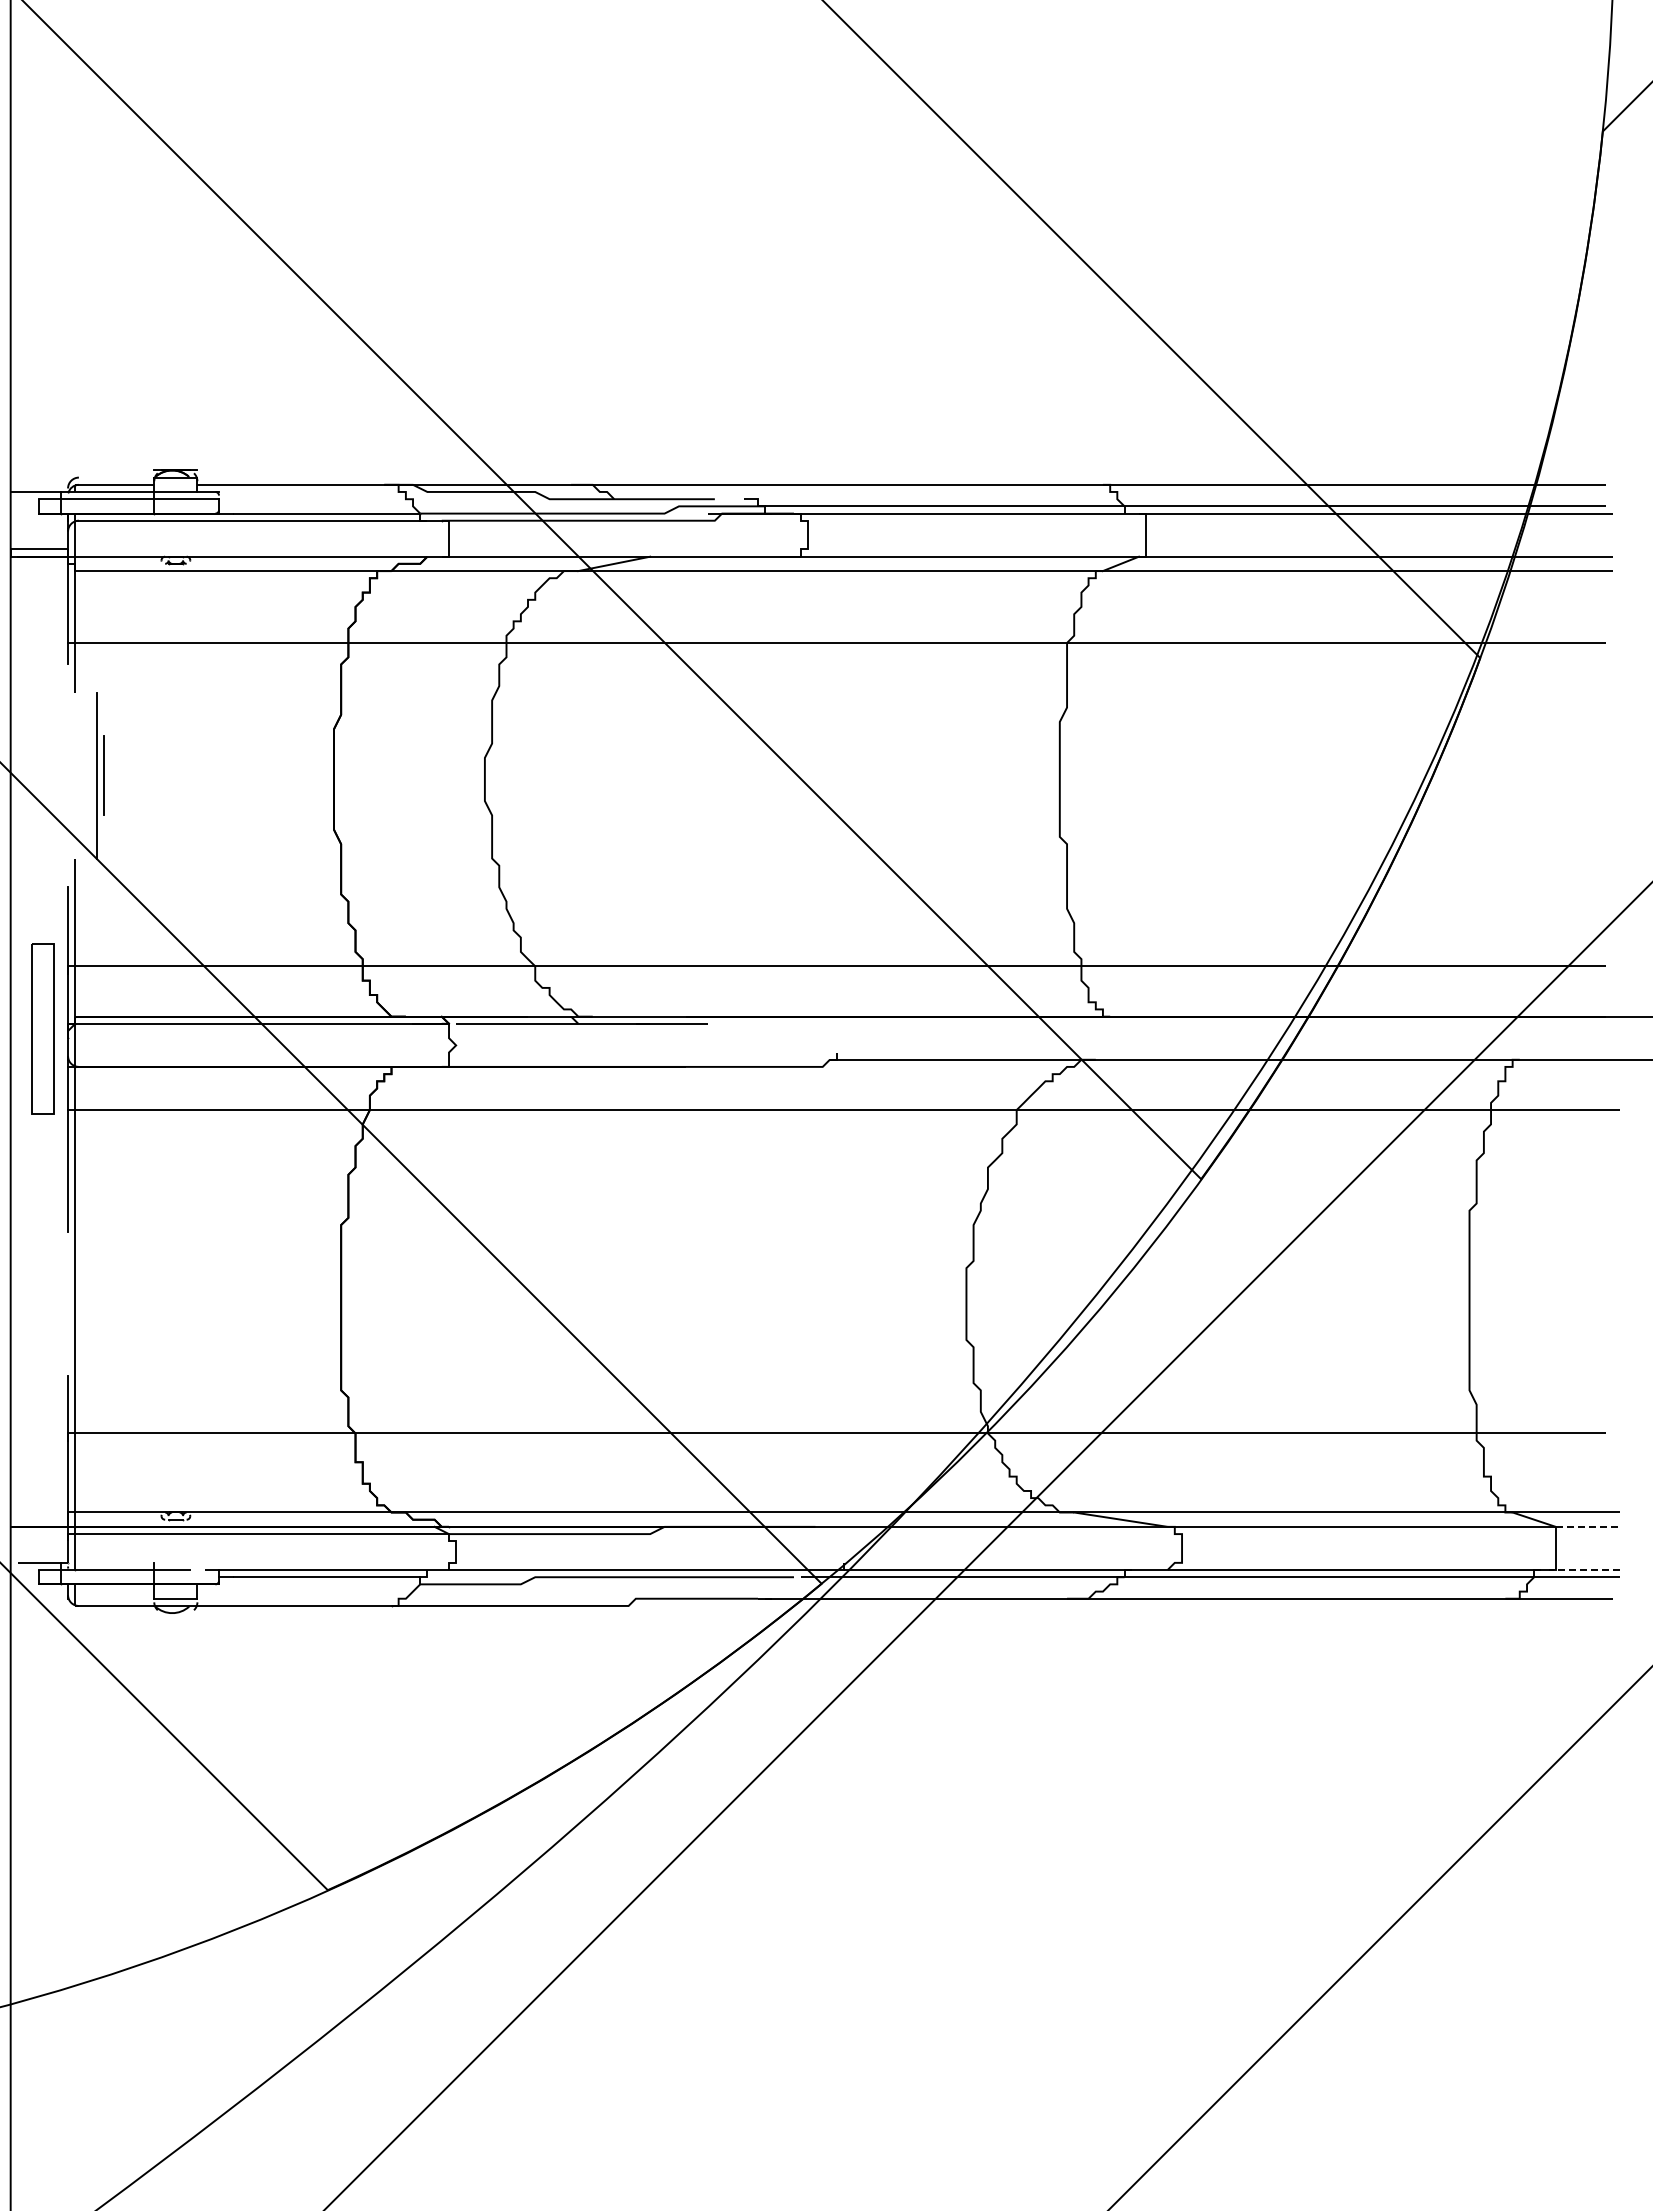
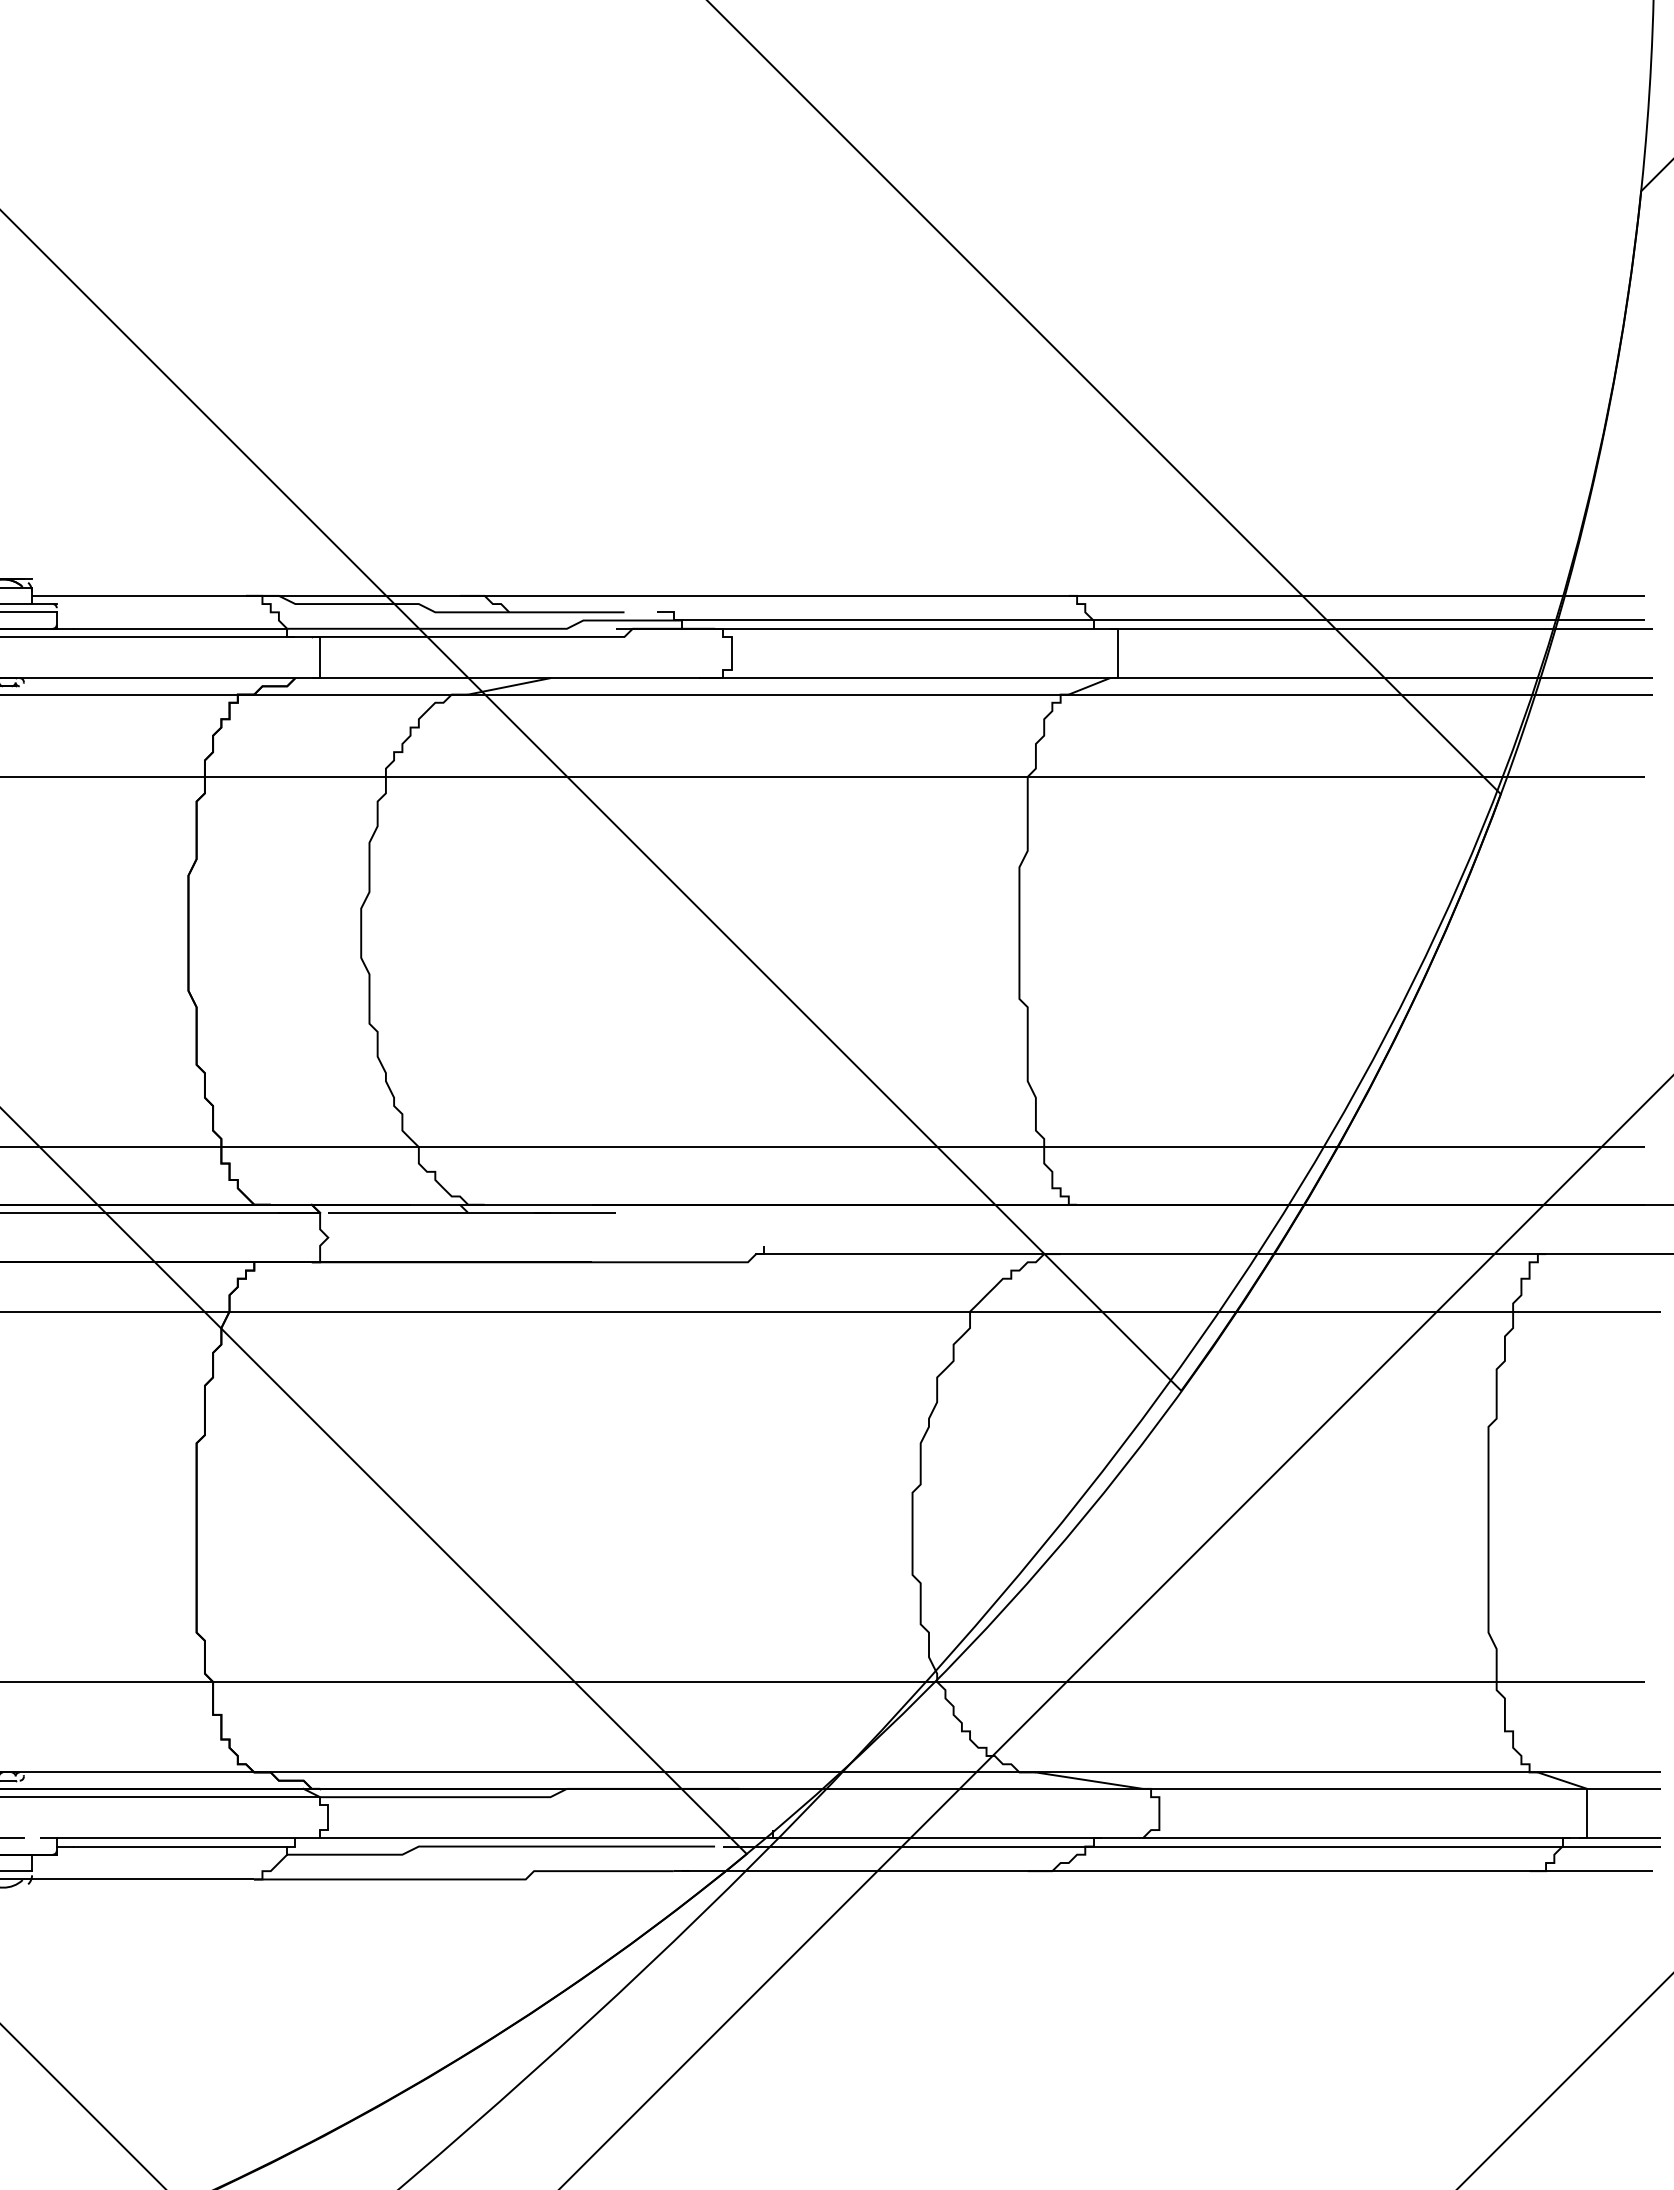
line: (1588, 1526) -> (1624, 1788), dashed -> solid
line: (1584, 1569) -> (1620, 1837), dashed -> solid

